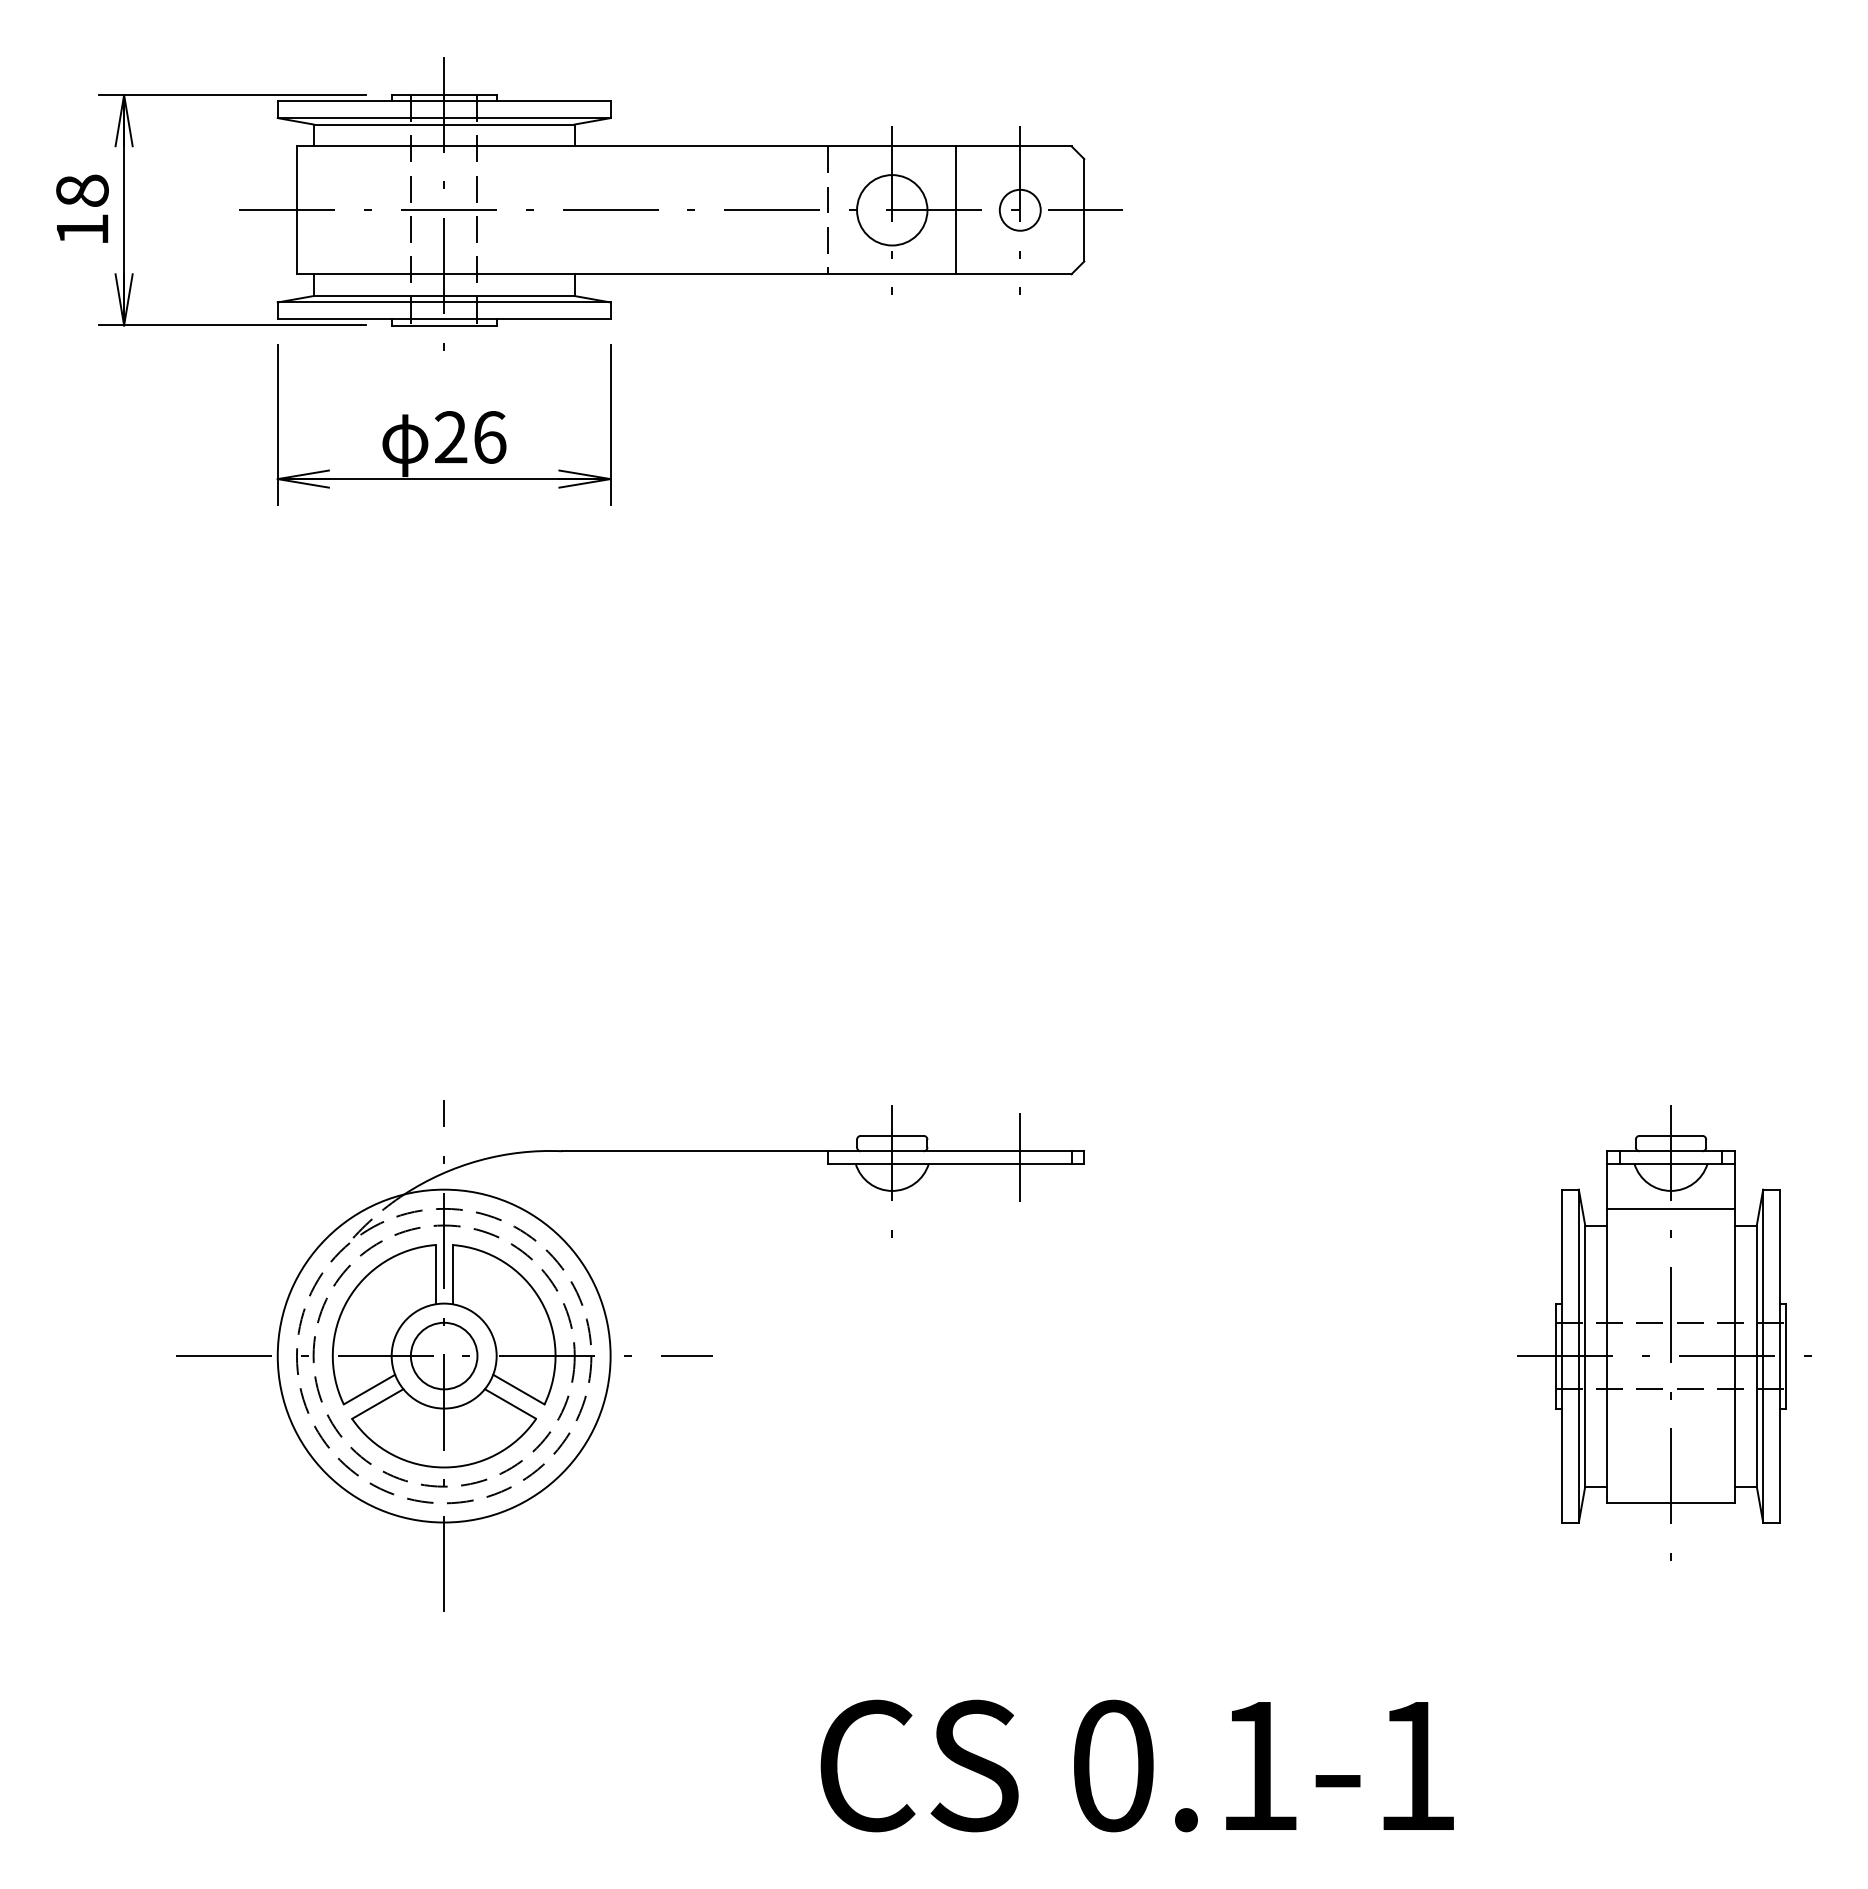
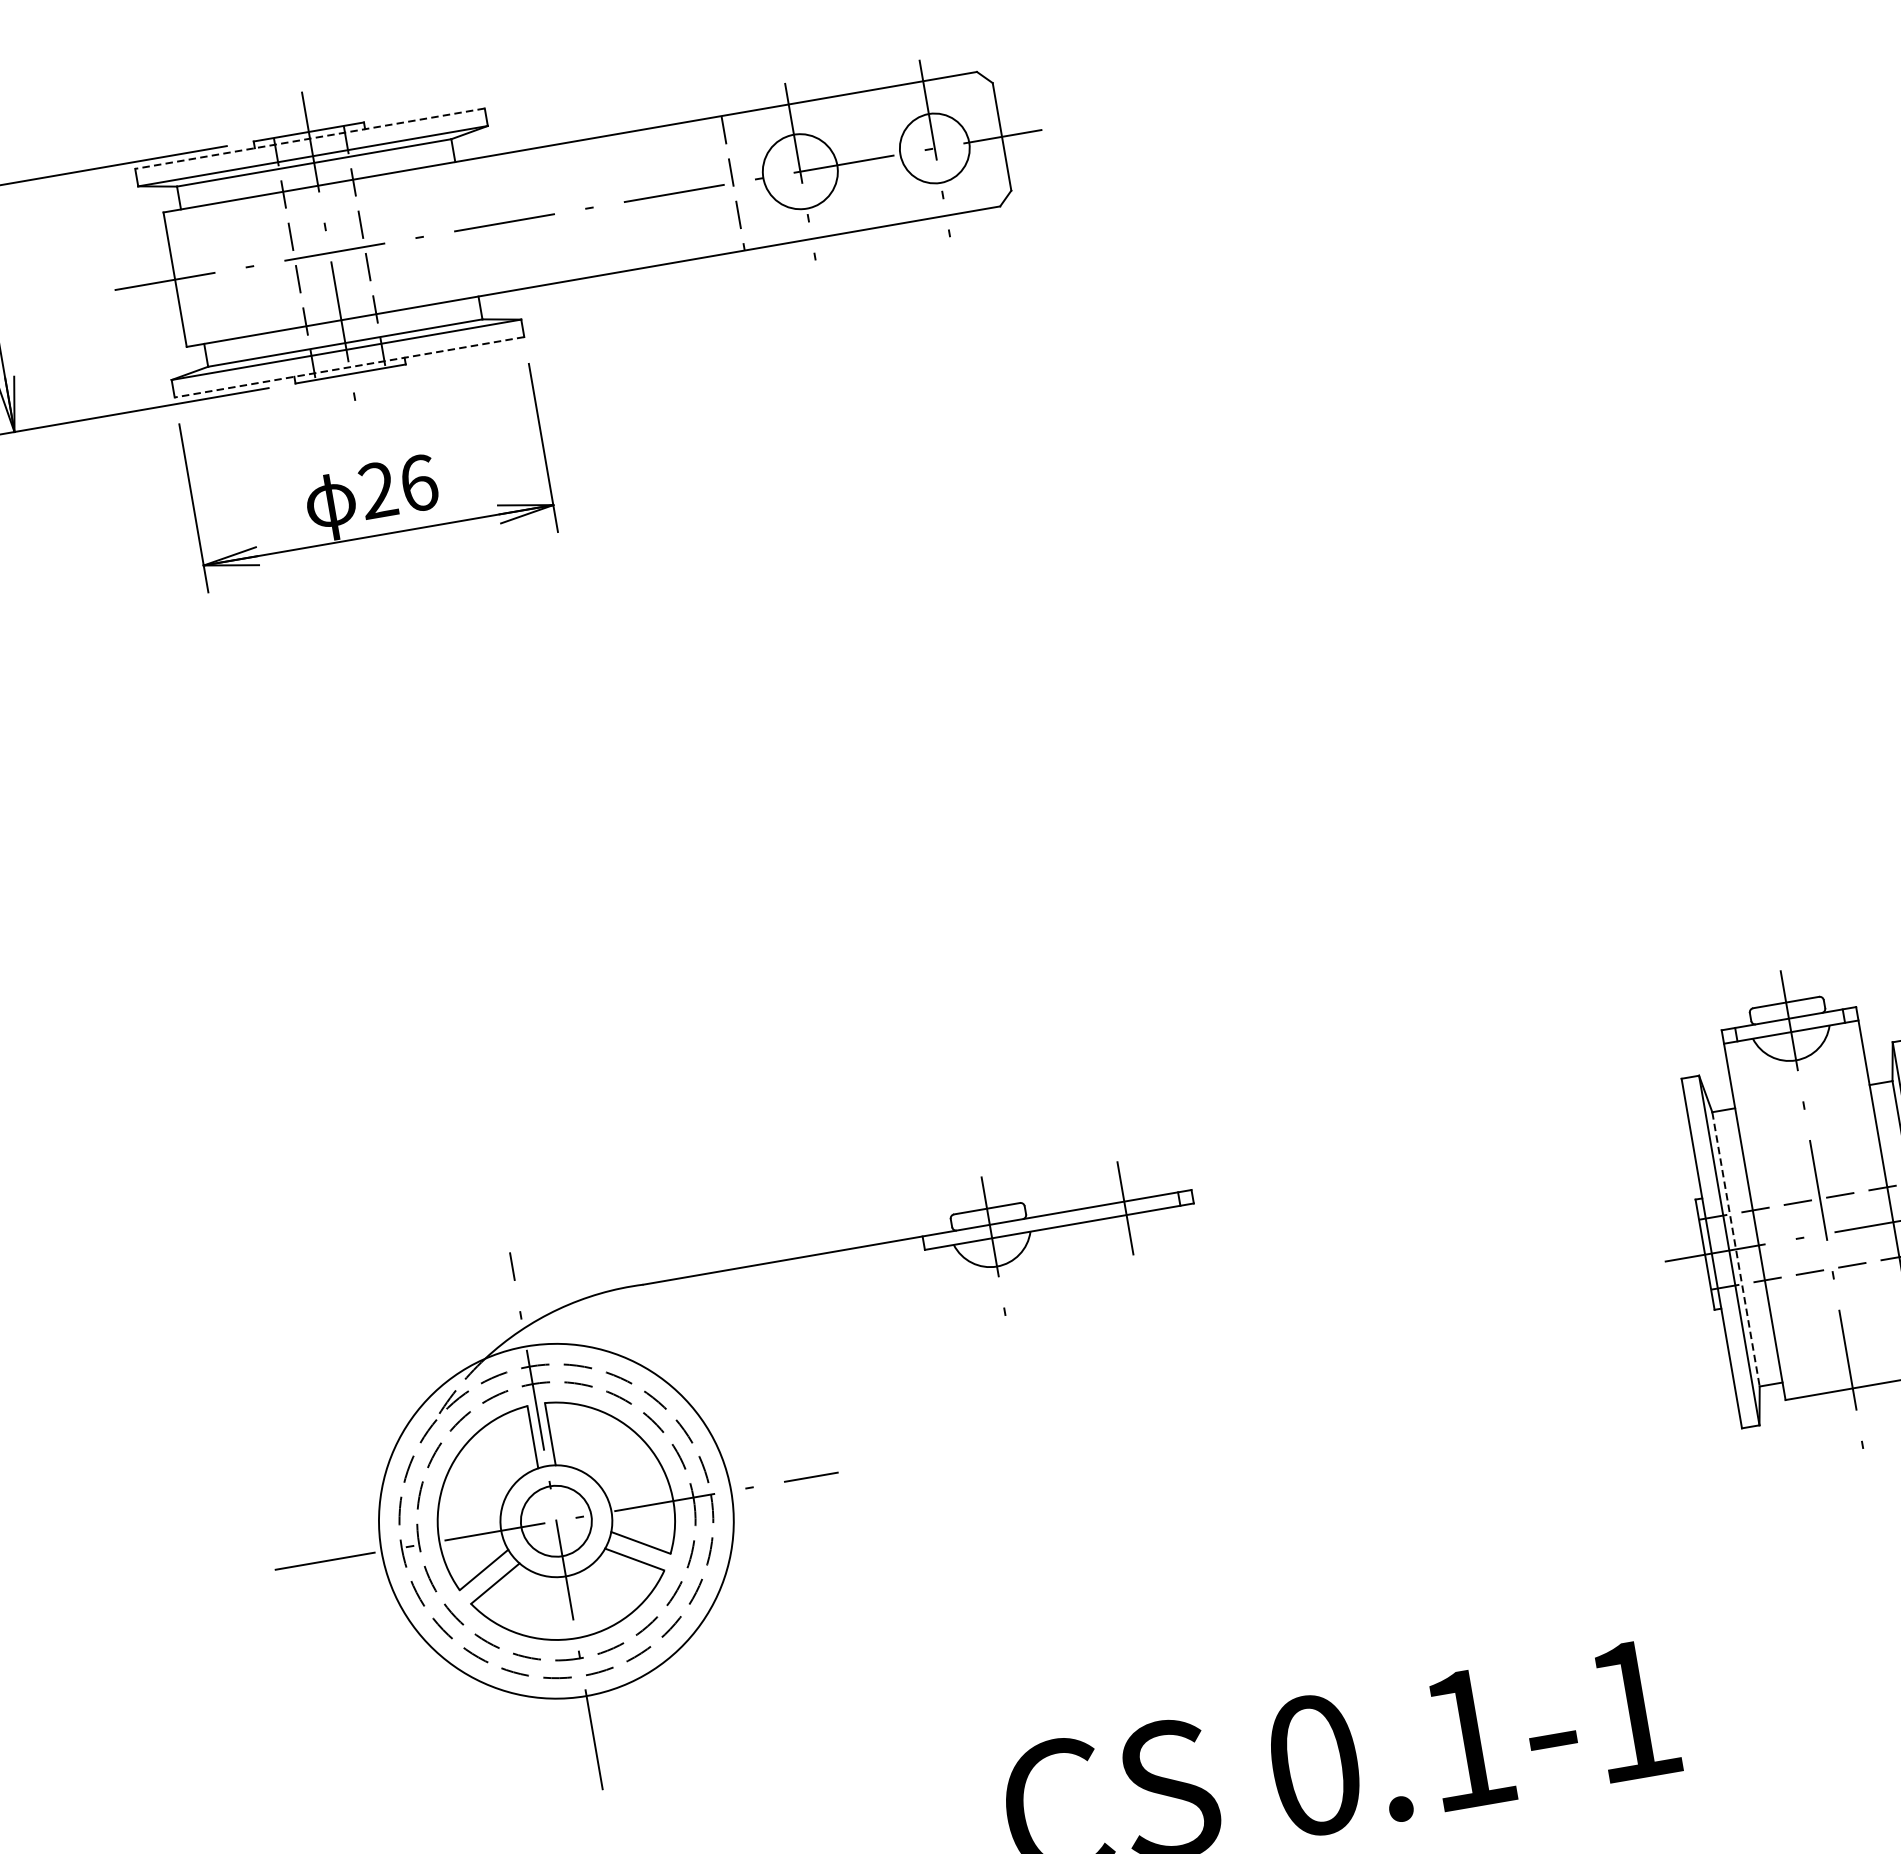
line: (443, 101) -> (309, 138), solid -> dashed
circle: (1019, 209) -> (933, 147), size x1.6
line: (956, 210) -> (867, 160), removed
line: (443, 319) -> (348, 367), solid -> dashed
line: (1671, 1208) -> (1799, 1078), removed
part: (630, 1355) -> (751, 1486), moved
line: (1585, 1356) -> (1736, 1249), solid -> dashed

